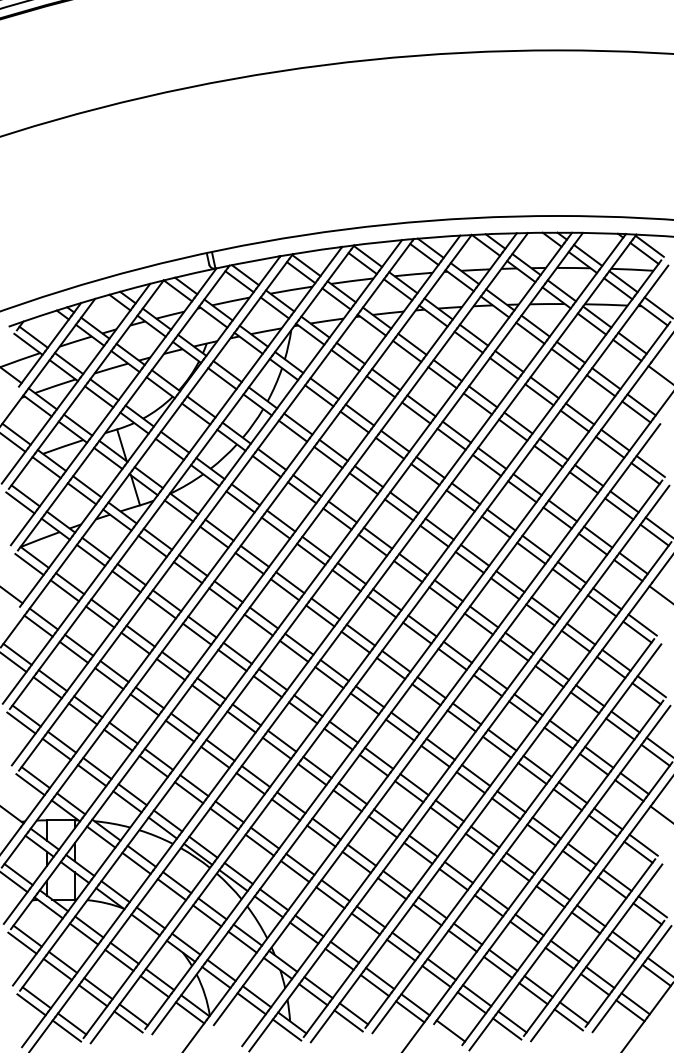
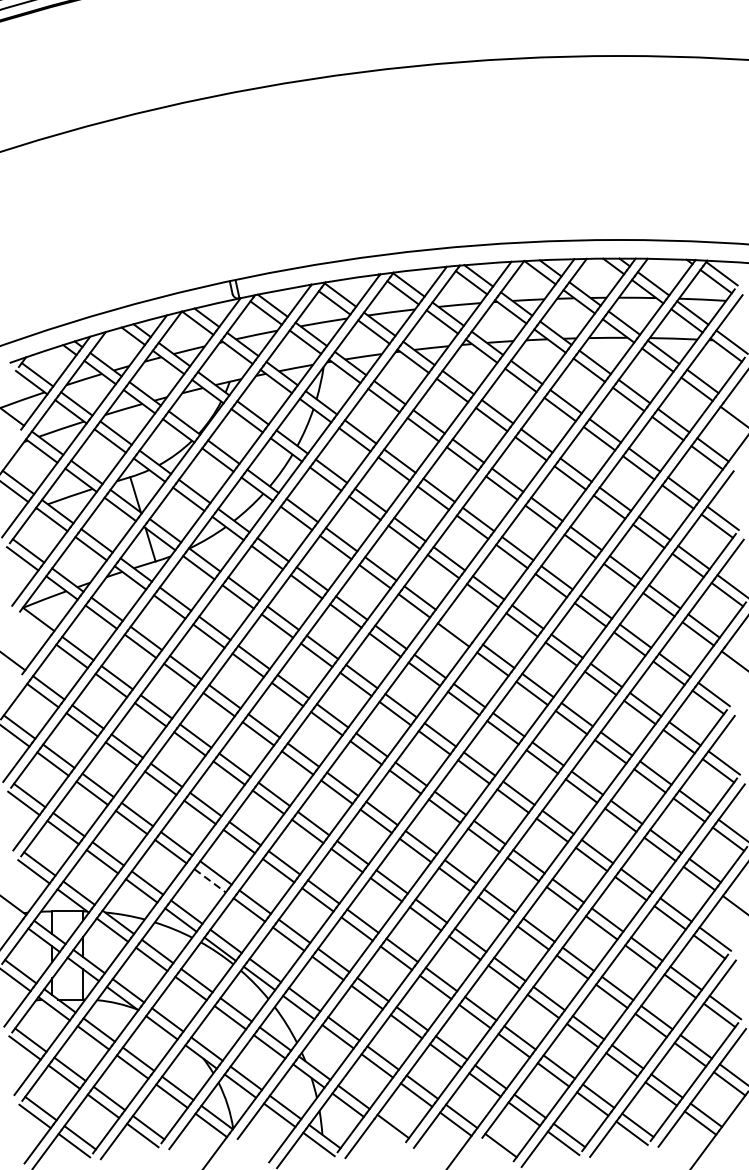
line: (413, 563) -> (459, 626), removed
line: (29, 564) -> (32, 627), removed
line: (189, 792) -> (210, 880), solid -> dashed
line: (348, 1020) -> (387, 1133), removed

